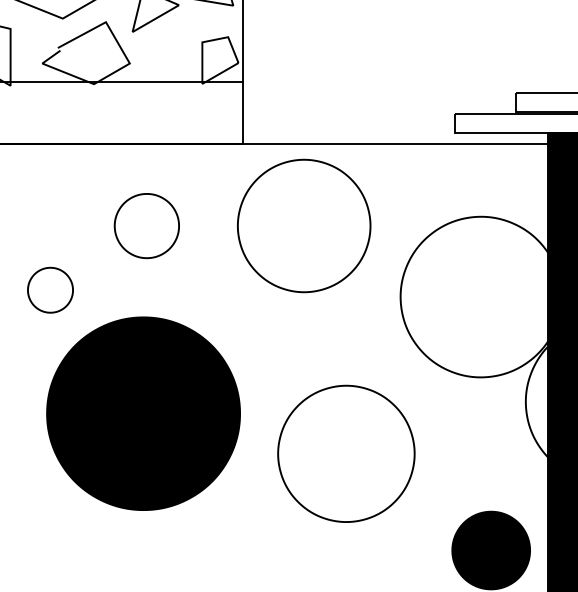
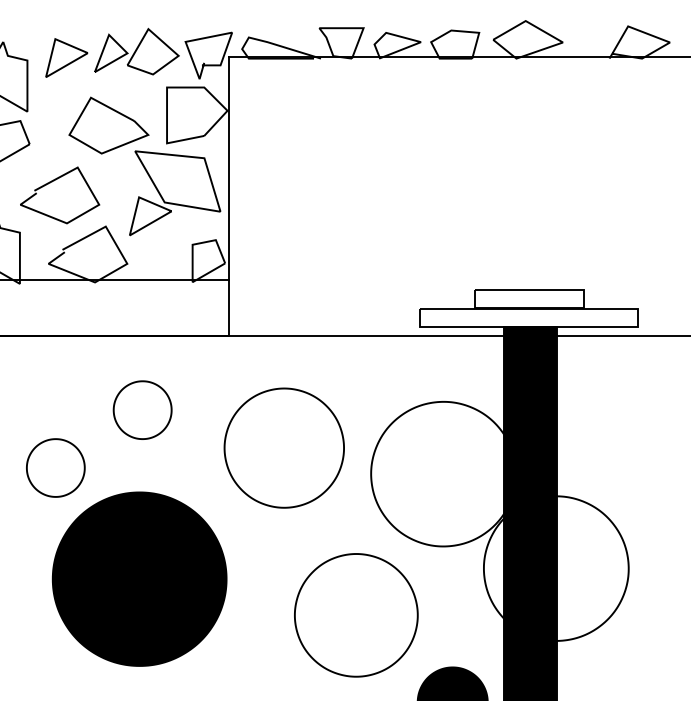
part: (303, 225) -> (283, 447), moved
part: (50, 289) -> (55, 467), size x1.43
part: (346, 454) -> (356, 615), moved

